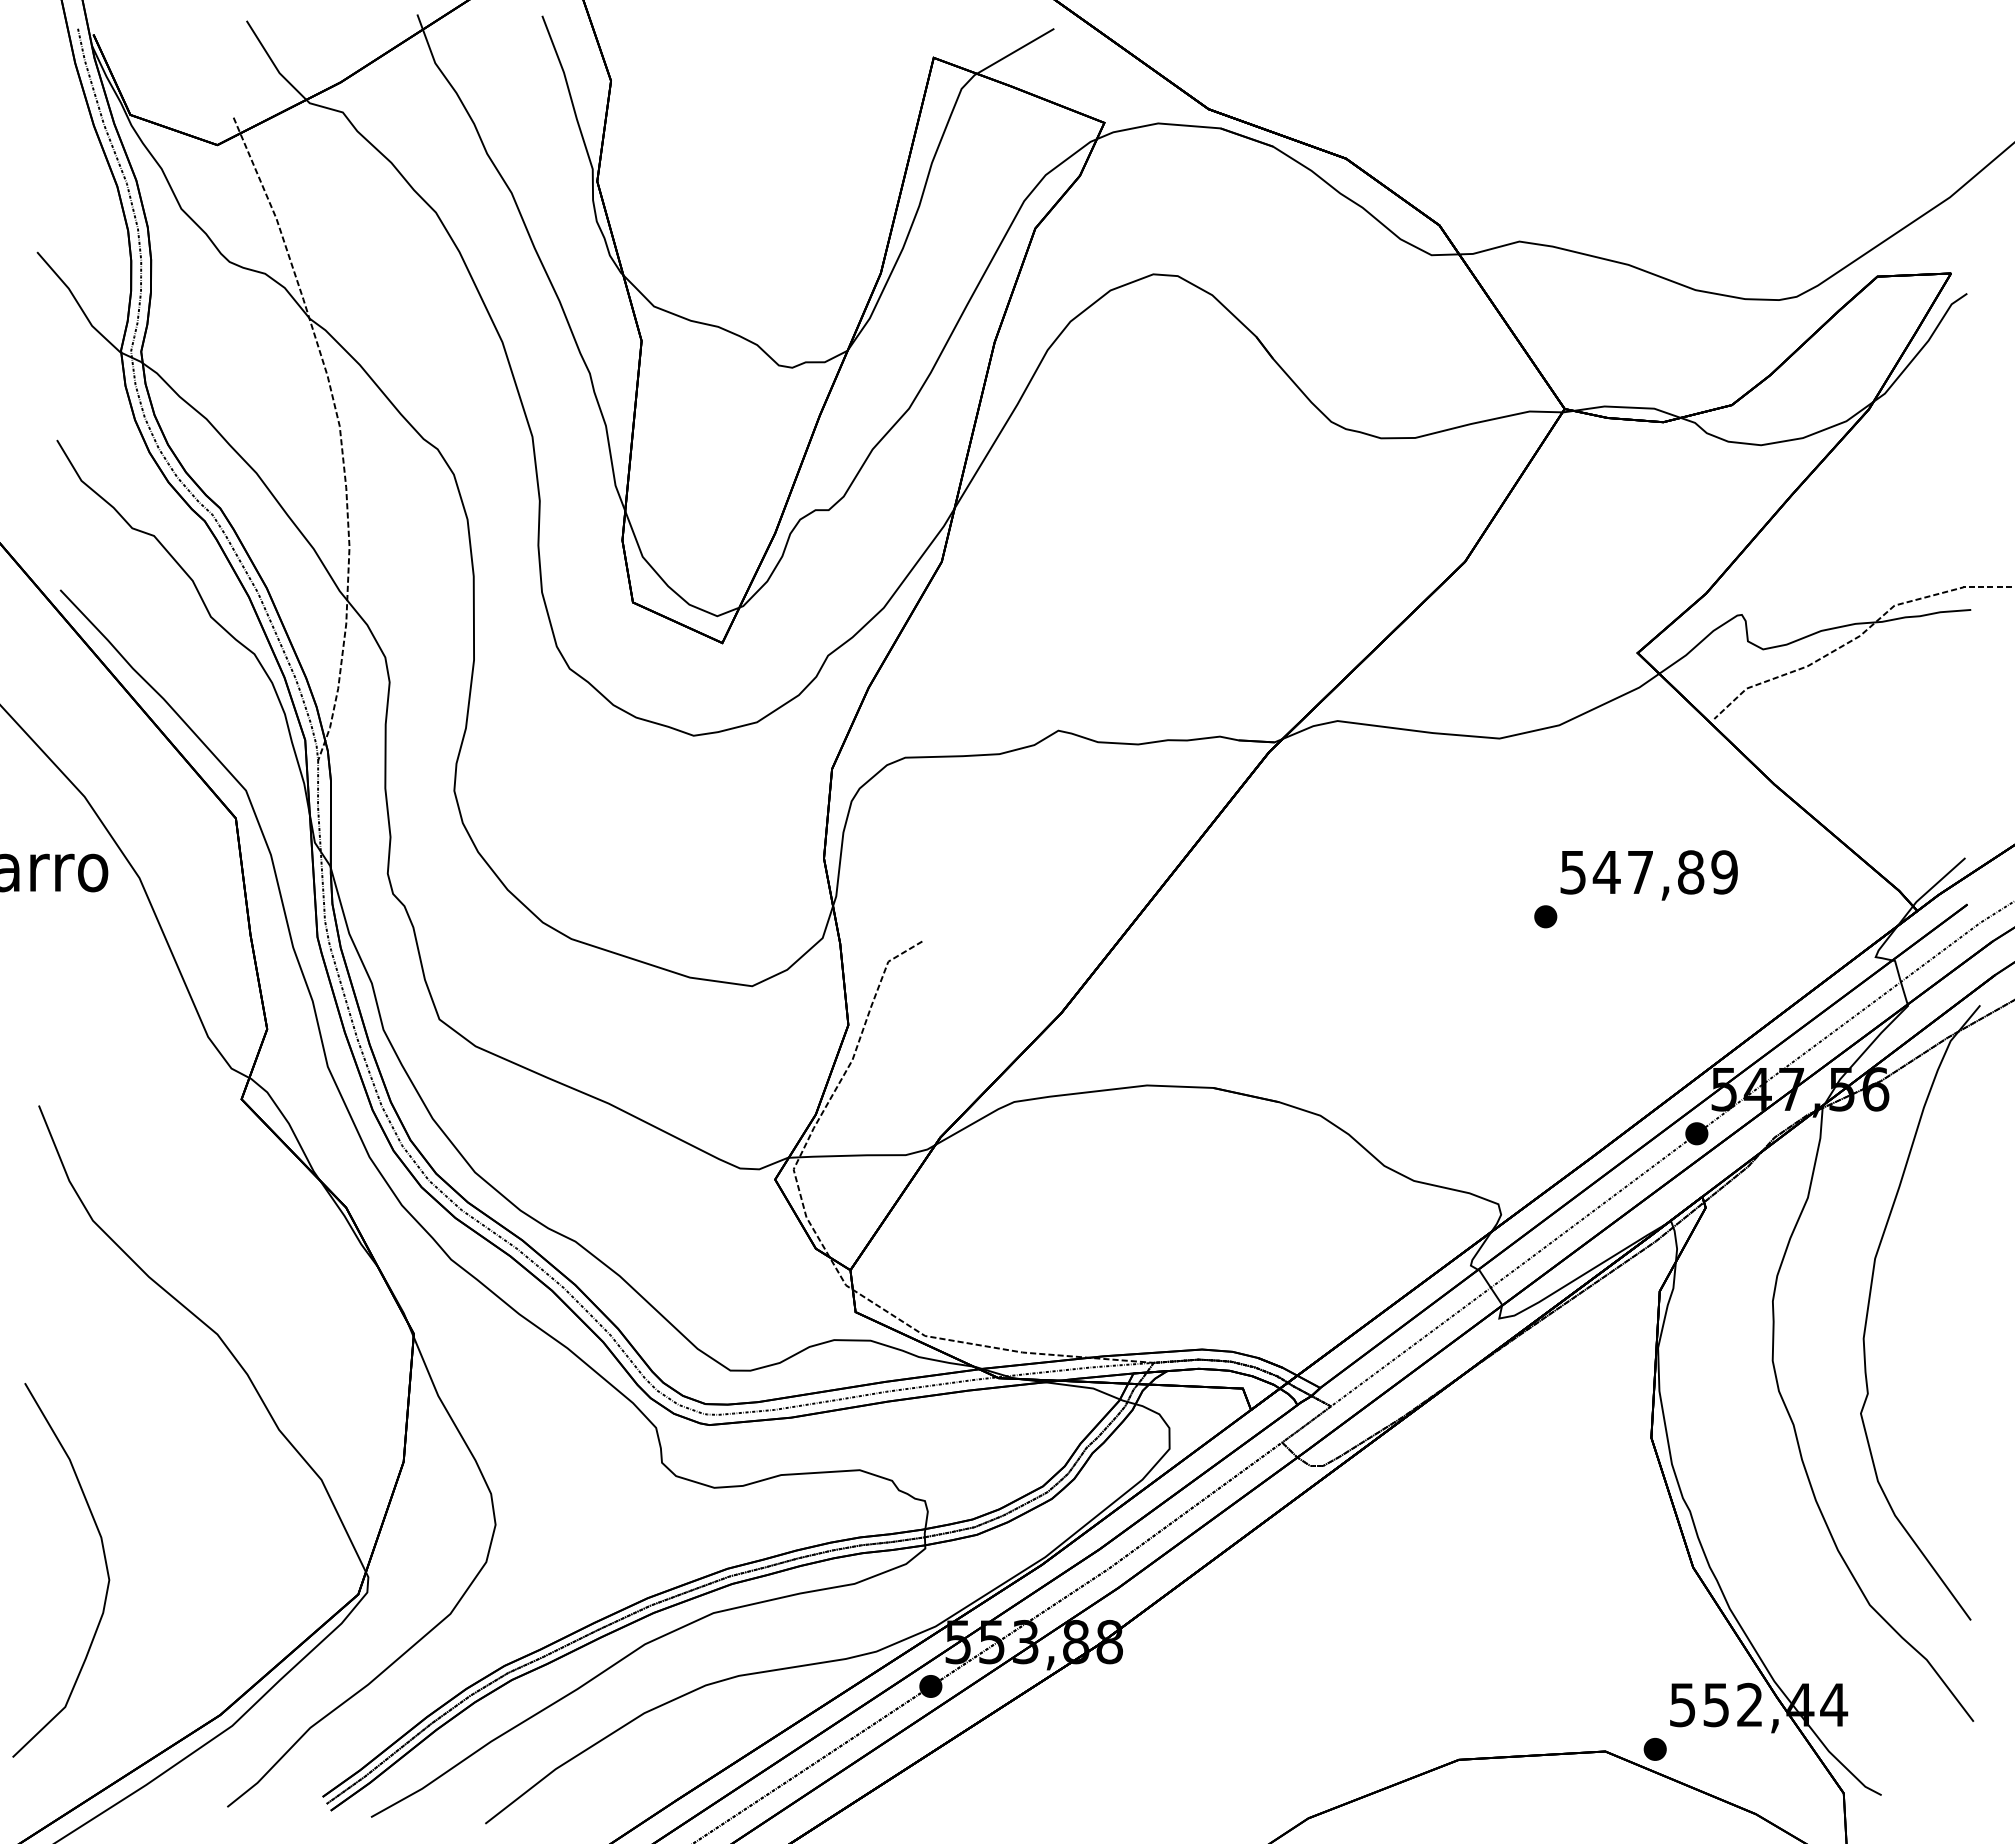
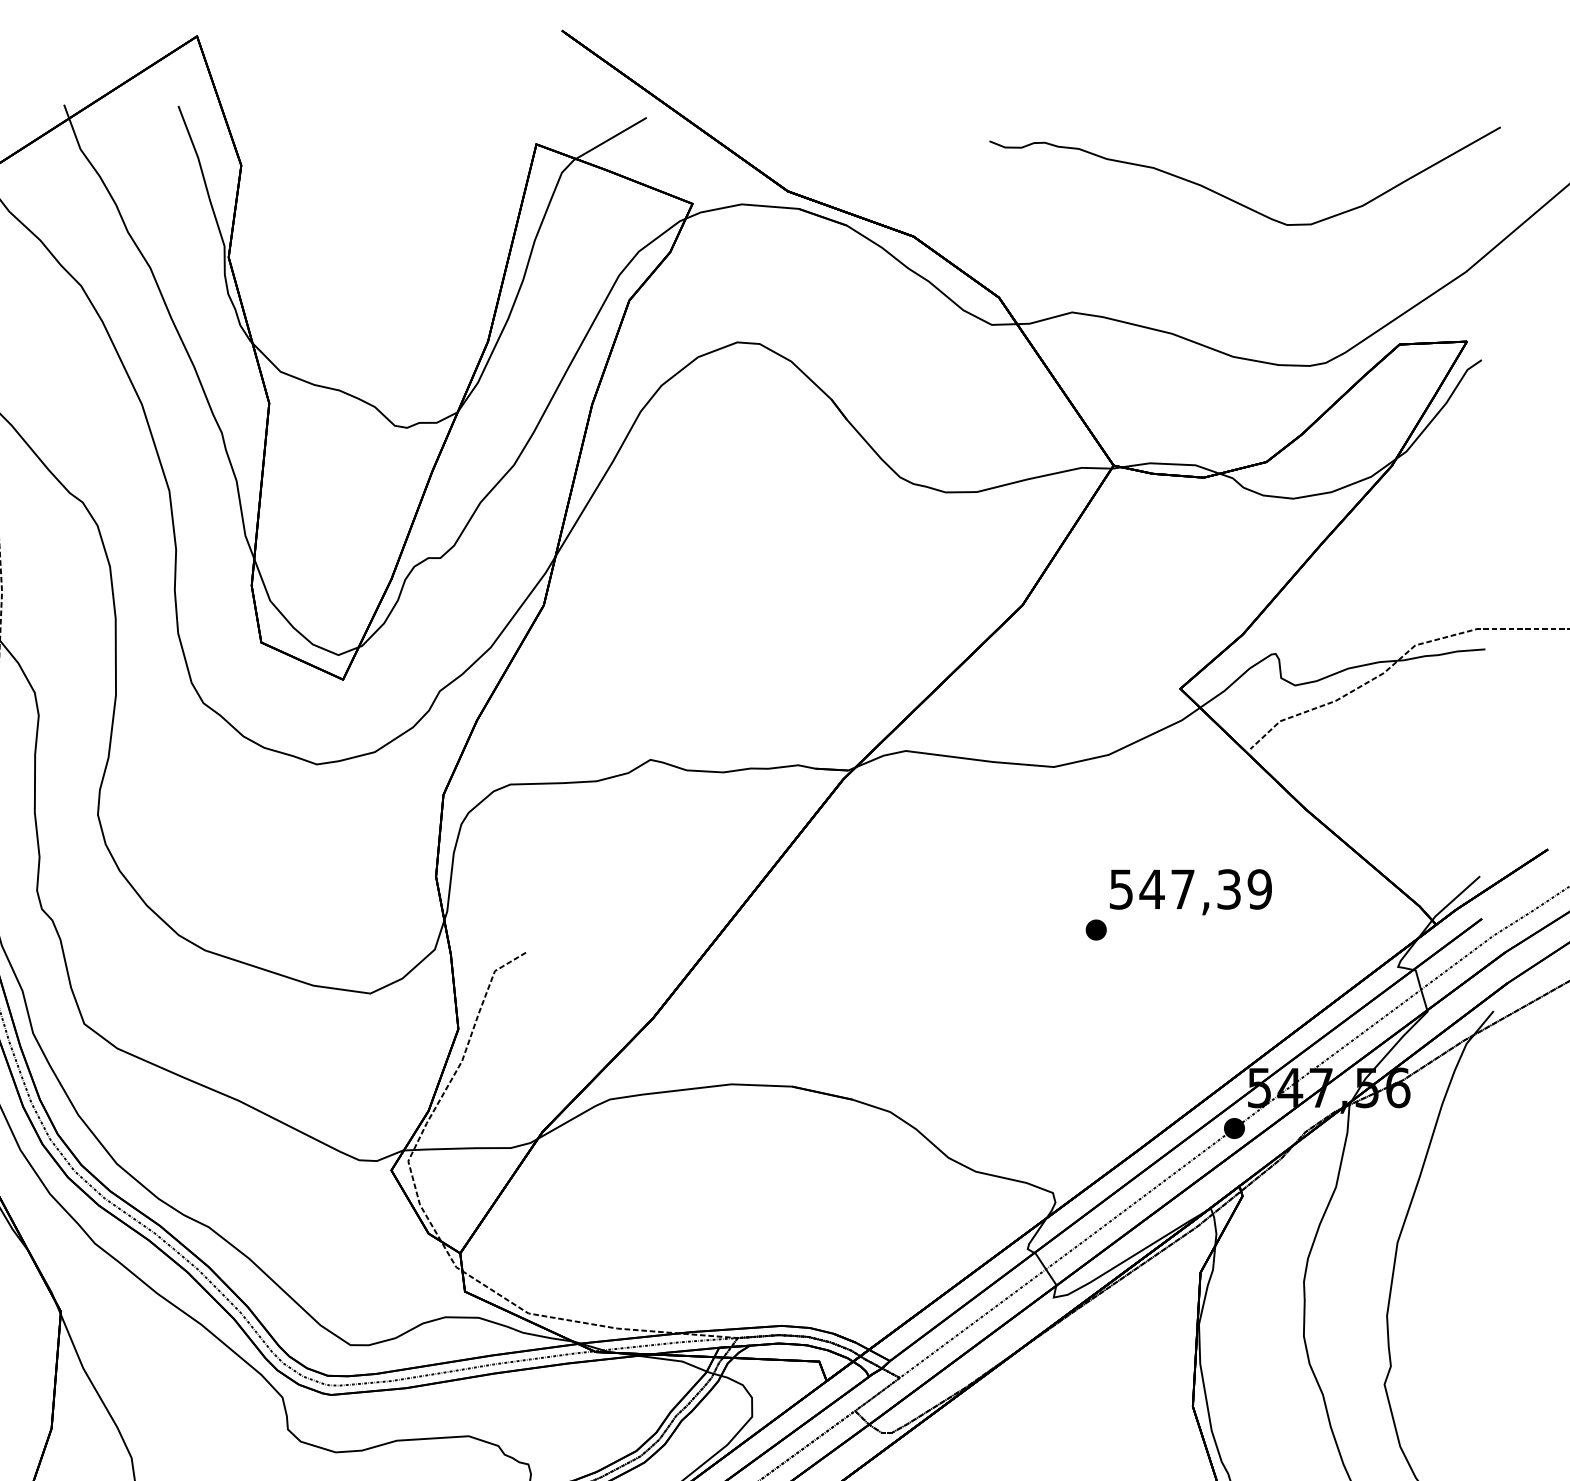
part: (1695, 118) -> (1233, 199), added
text: (1691, 872) -> (1229, 889), 547,89 -> 547,39

